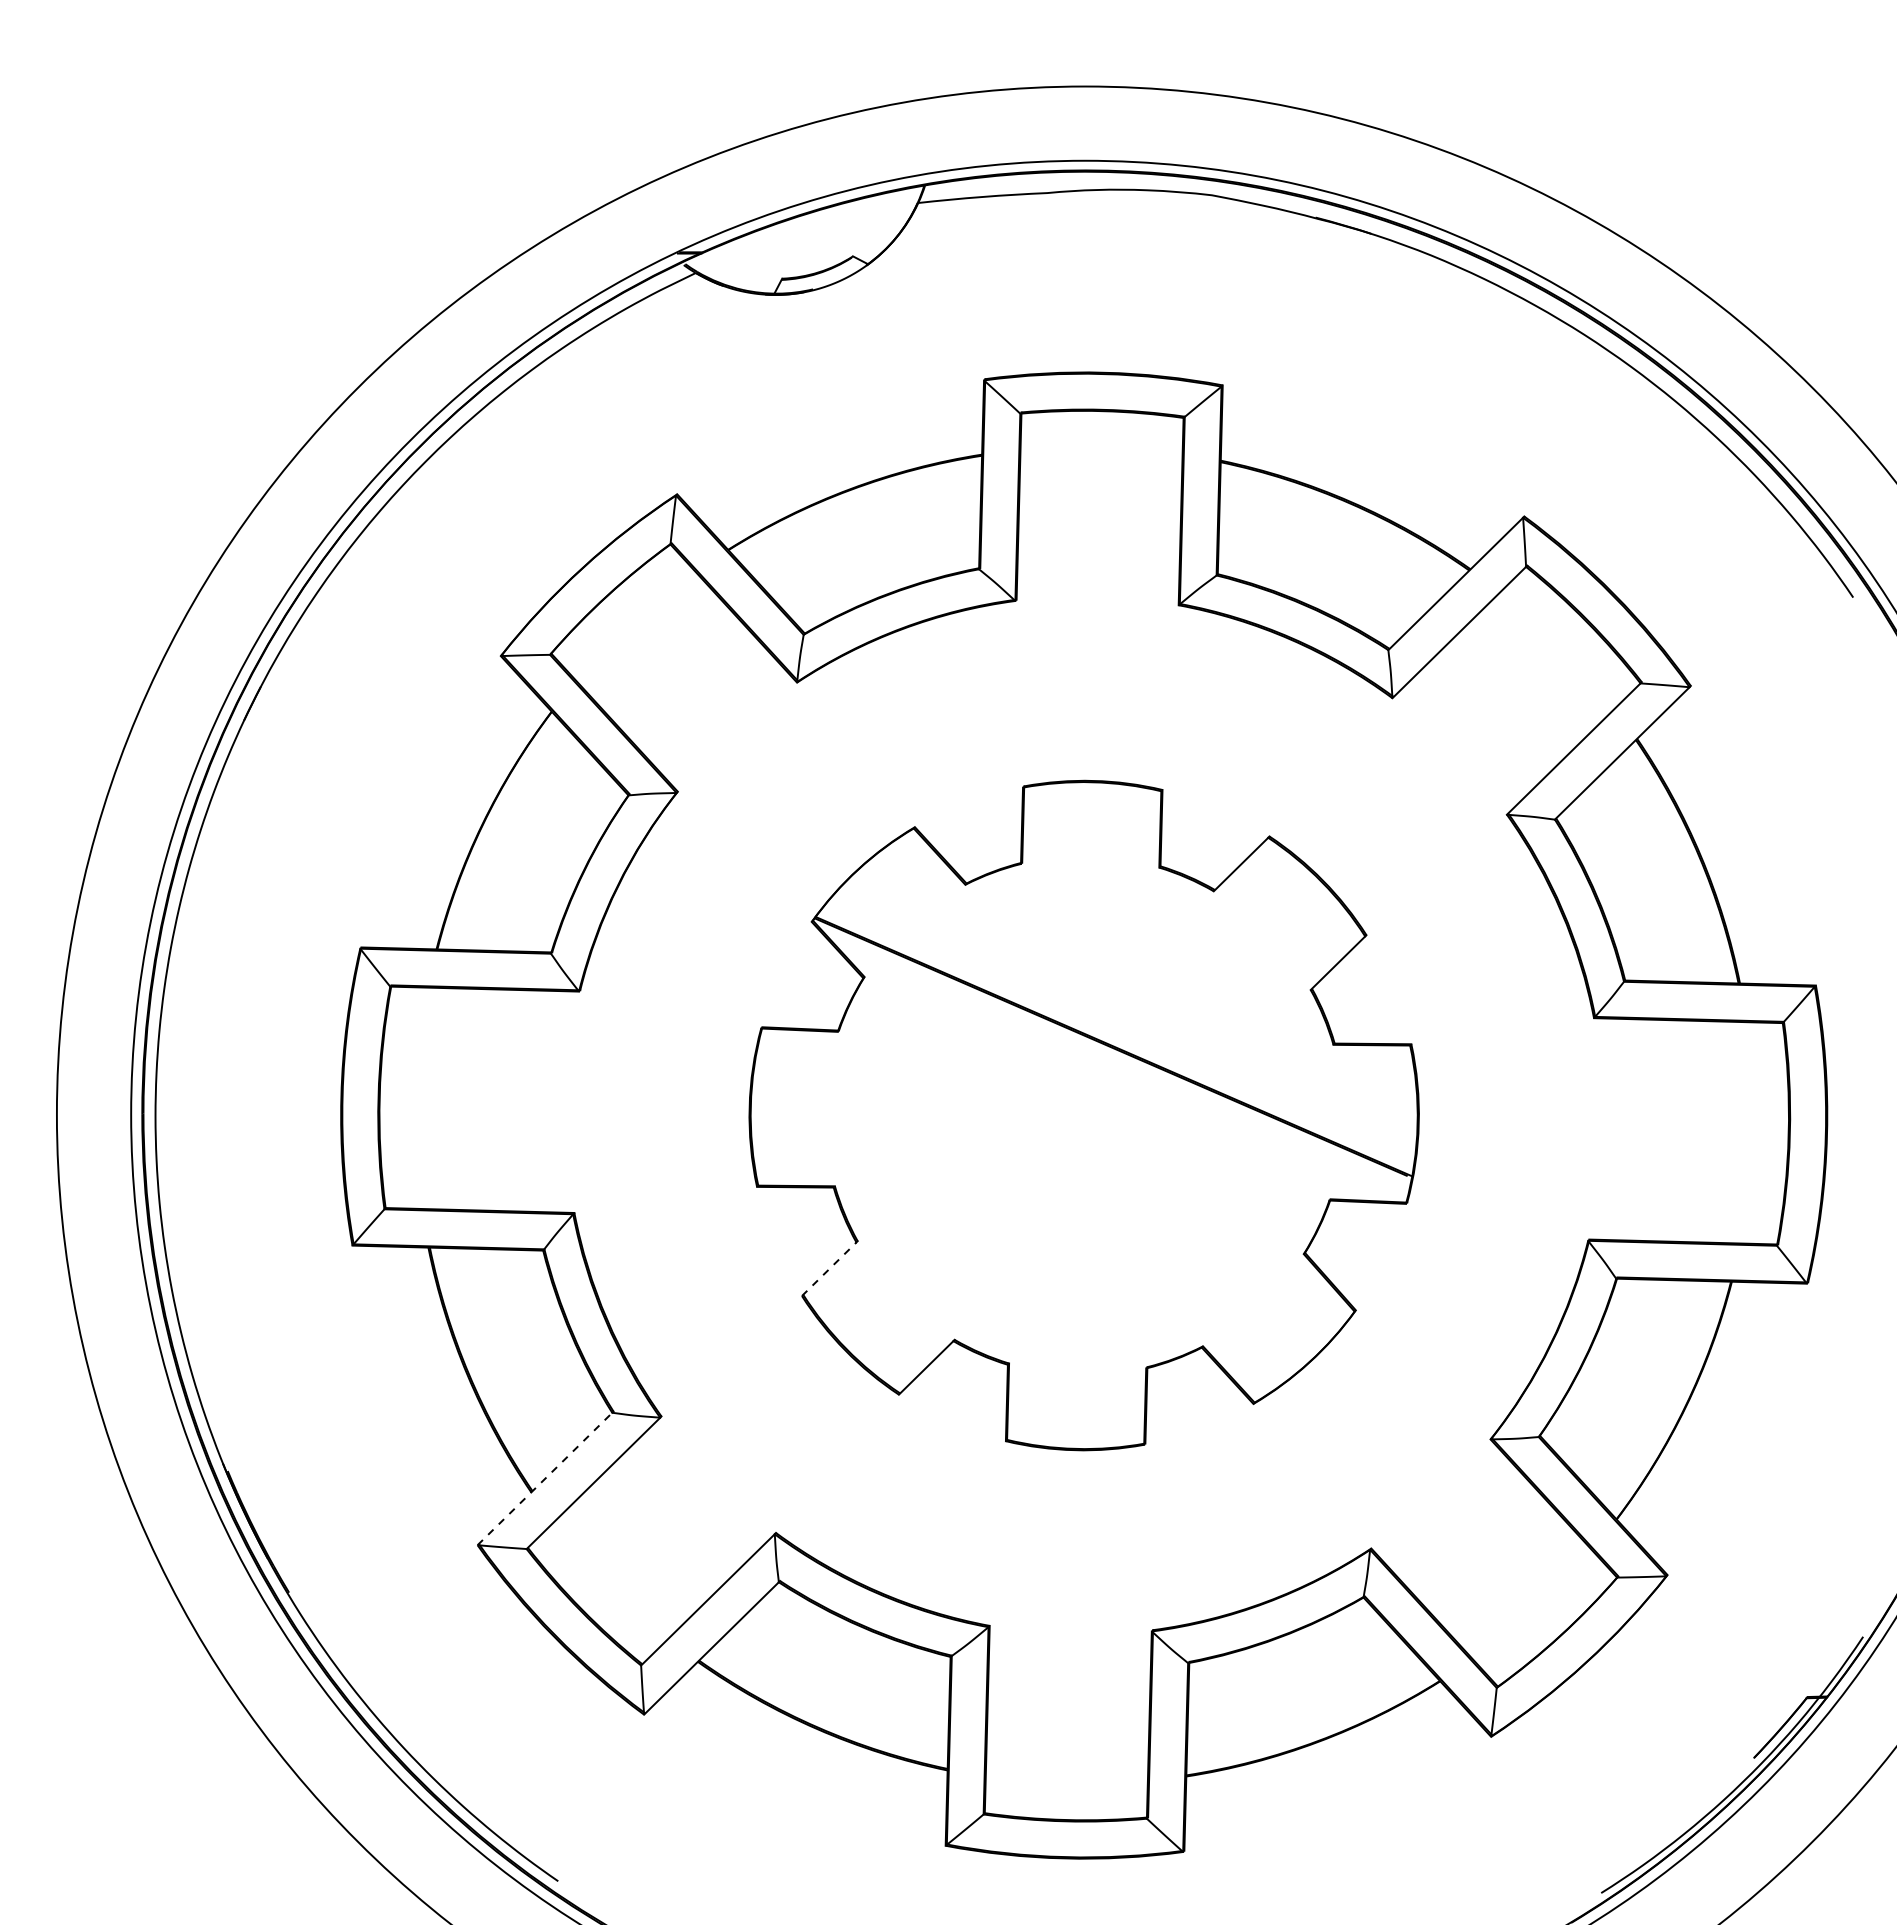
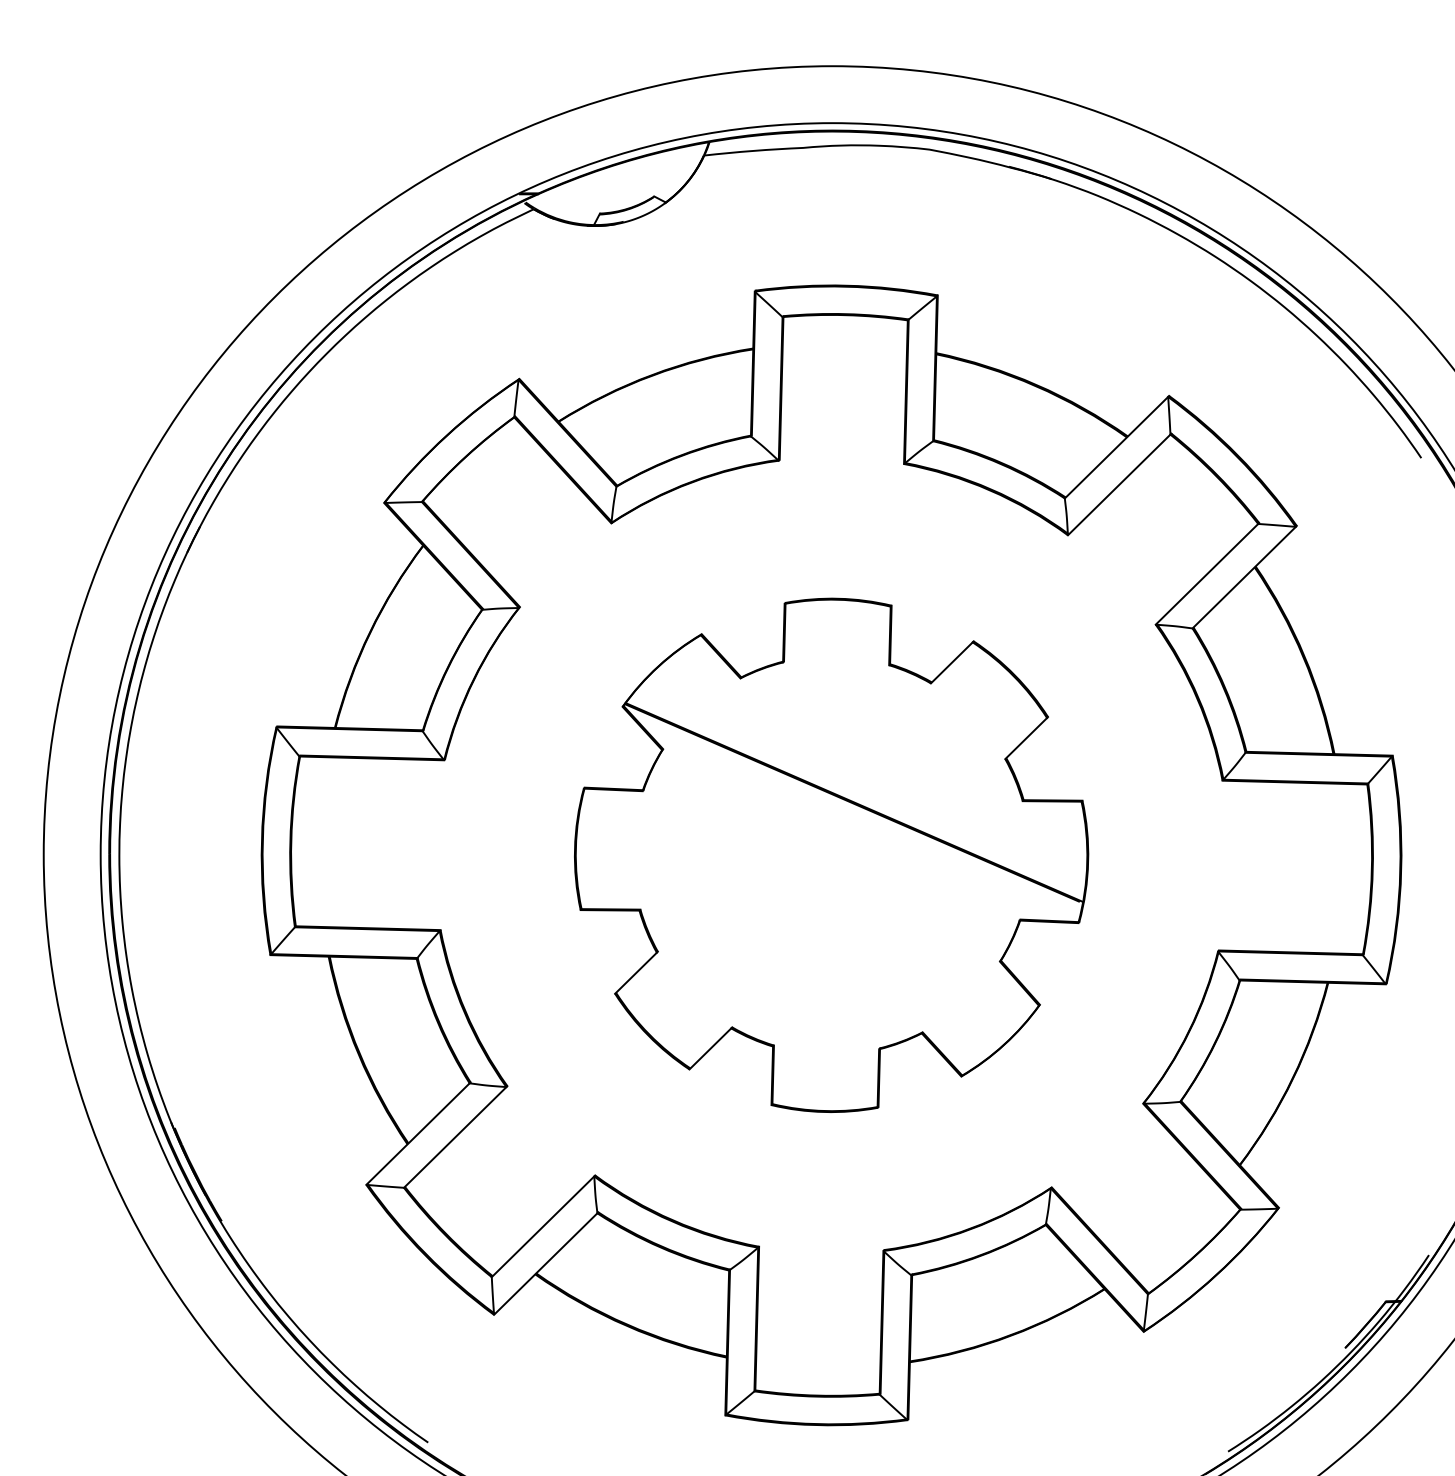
line: (829, 1268) -> (636, 972), dashed -> solid
line: (545, 1478) -> (418, 1133), dashed -> solid

